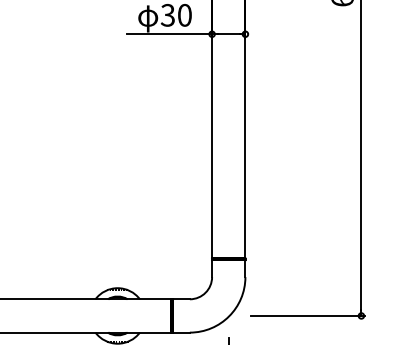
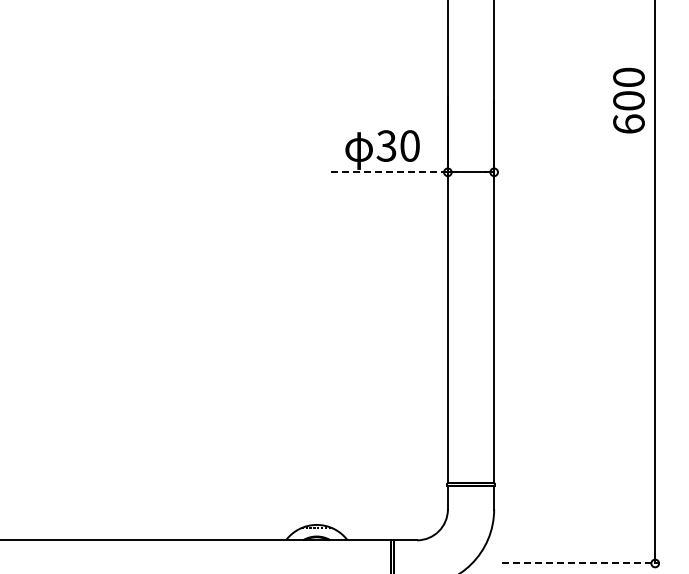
line: (169, 34) -> (388, 172), solid -> dashed
line: (307, 315) -> (580, 563), solid -> dashed

